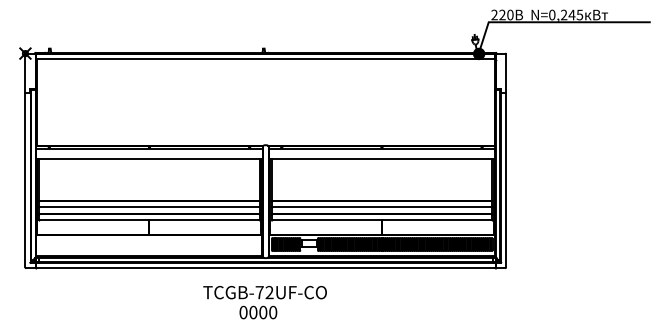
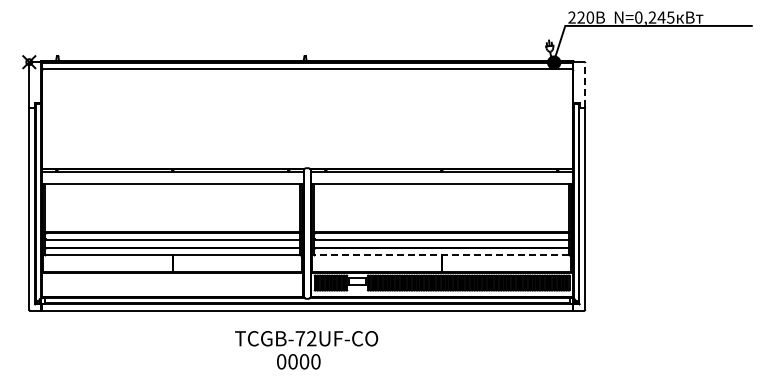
line: (506, 72) -> (585, 84), solid -> dashed
line: (381, 220) -> (441, 255), solid -> dashed

